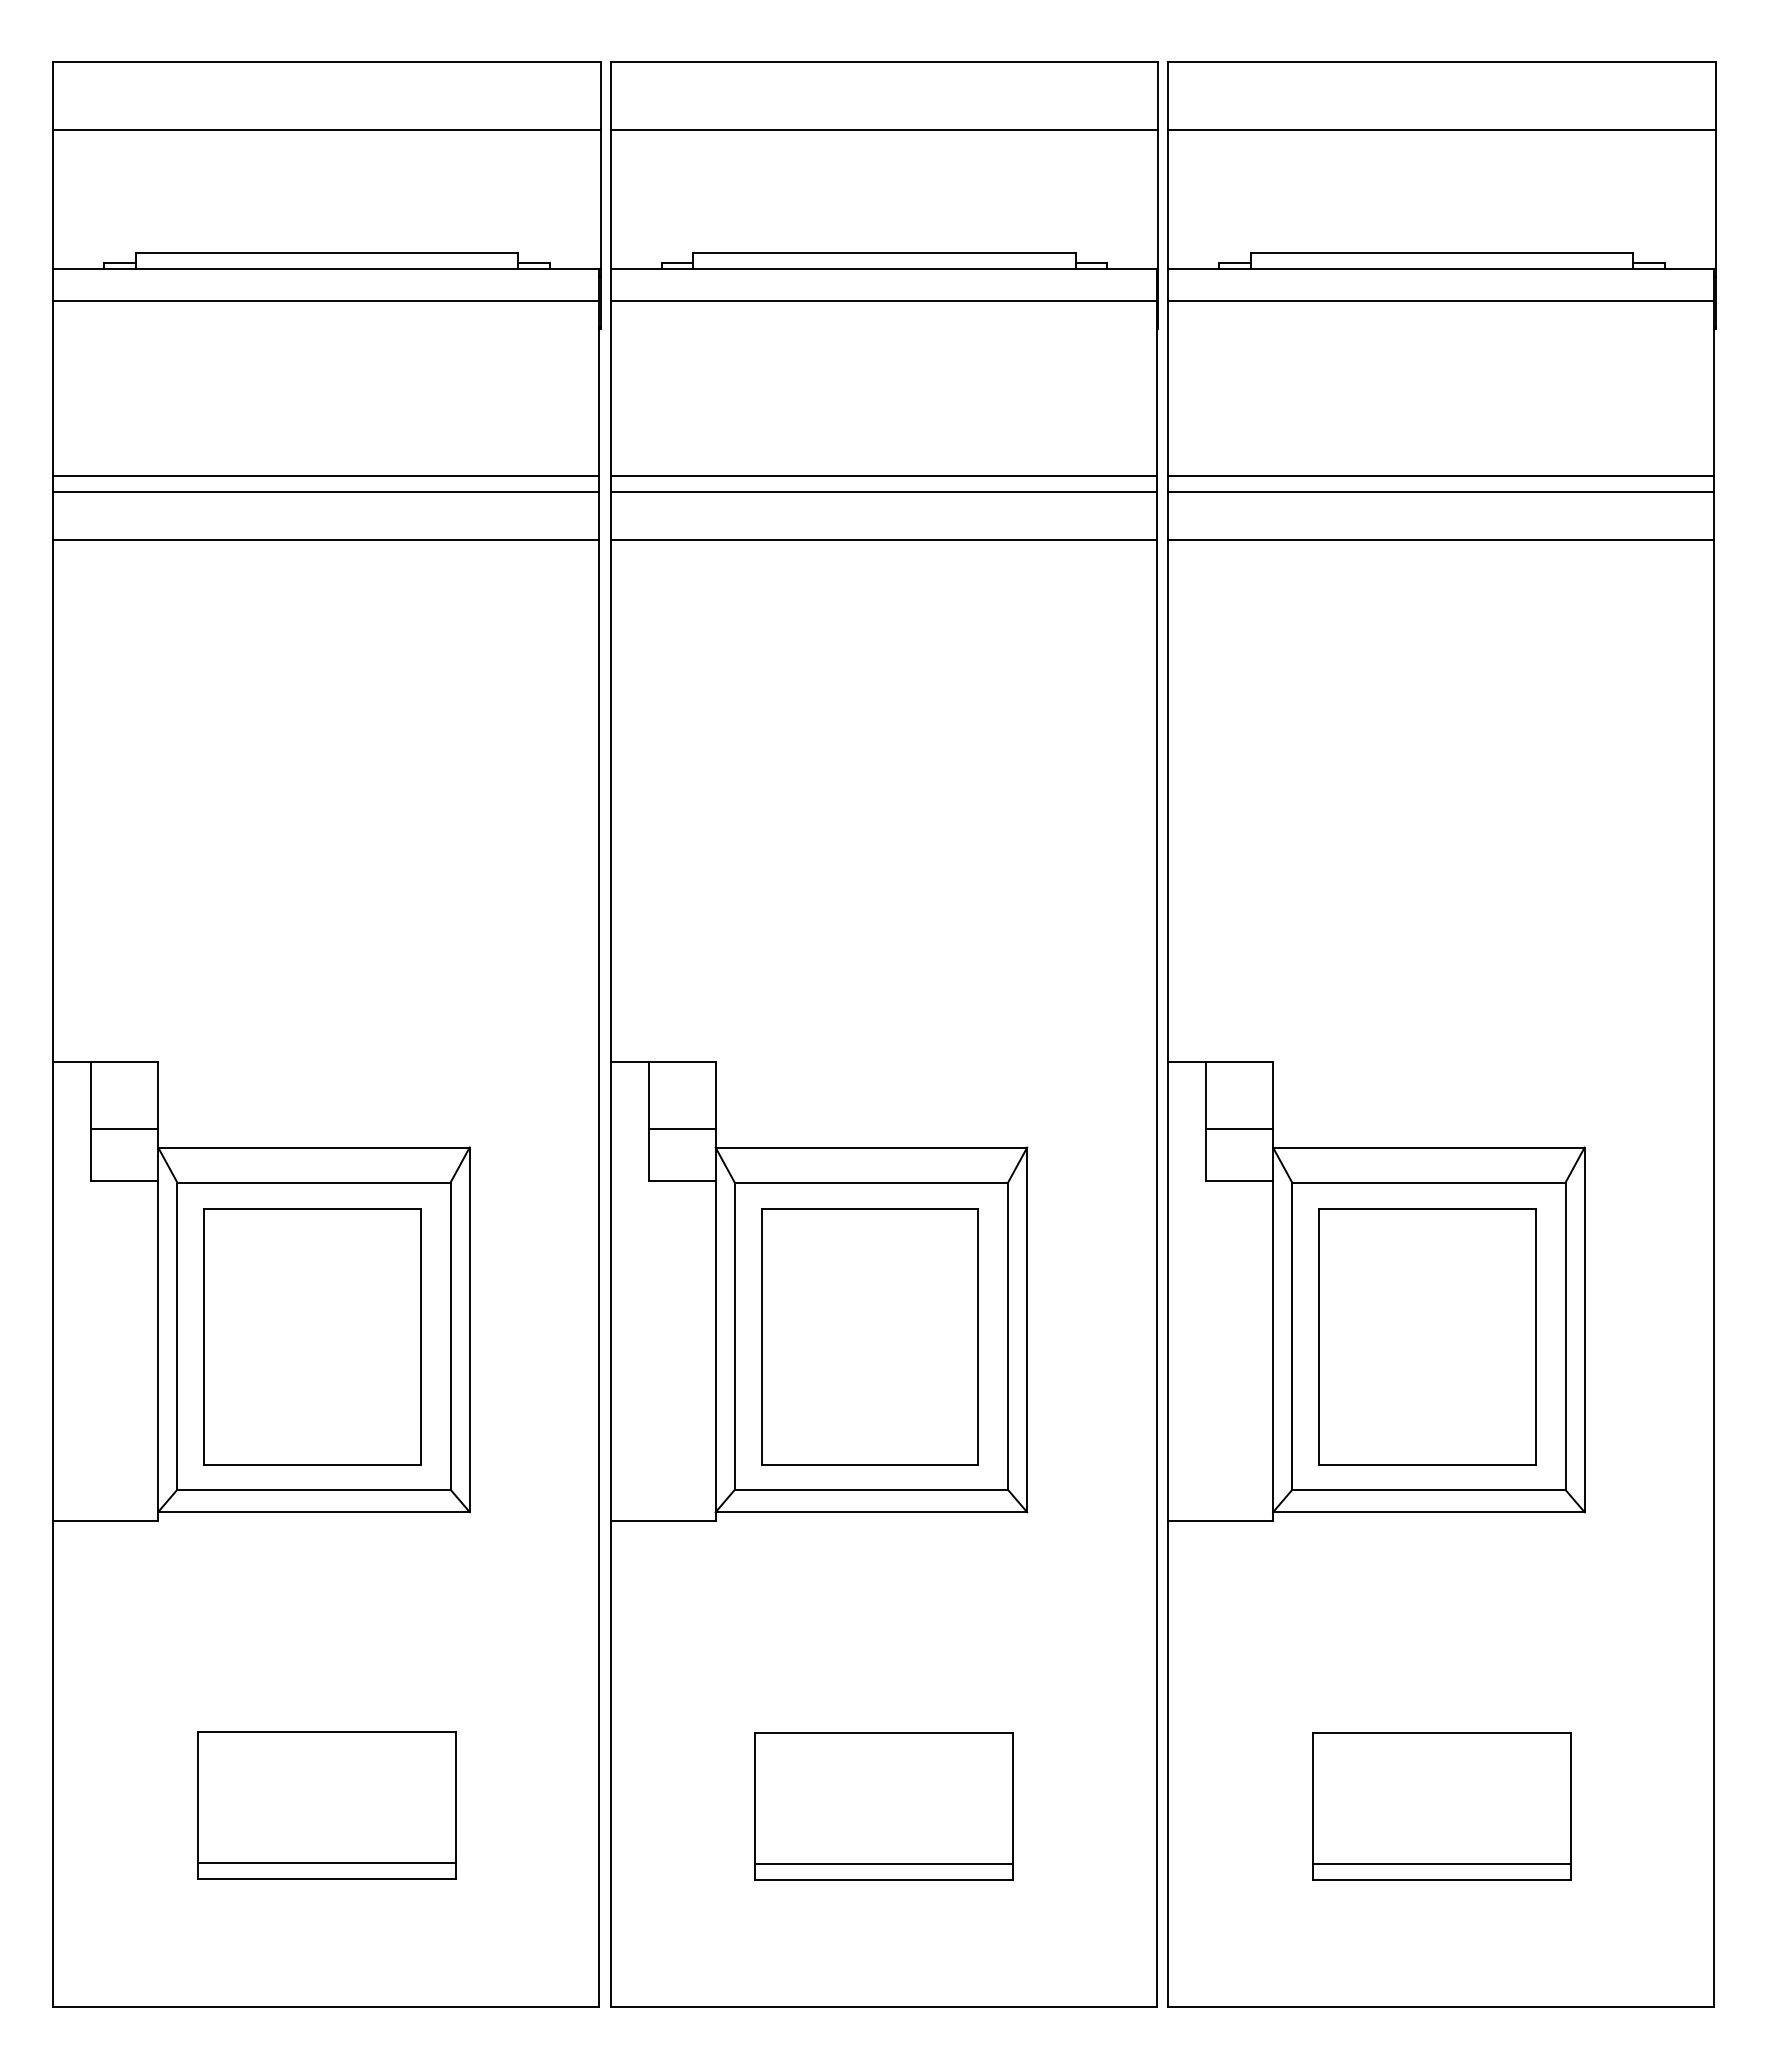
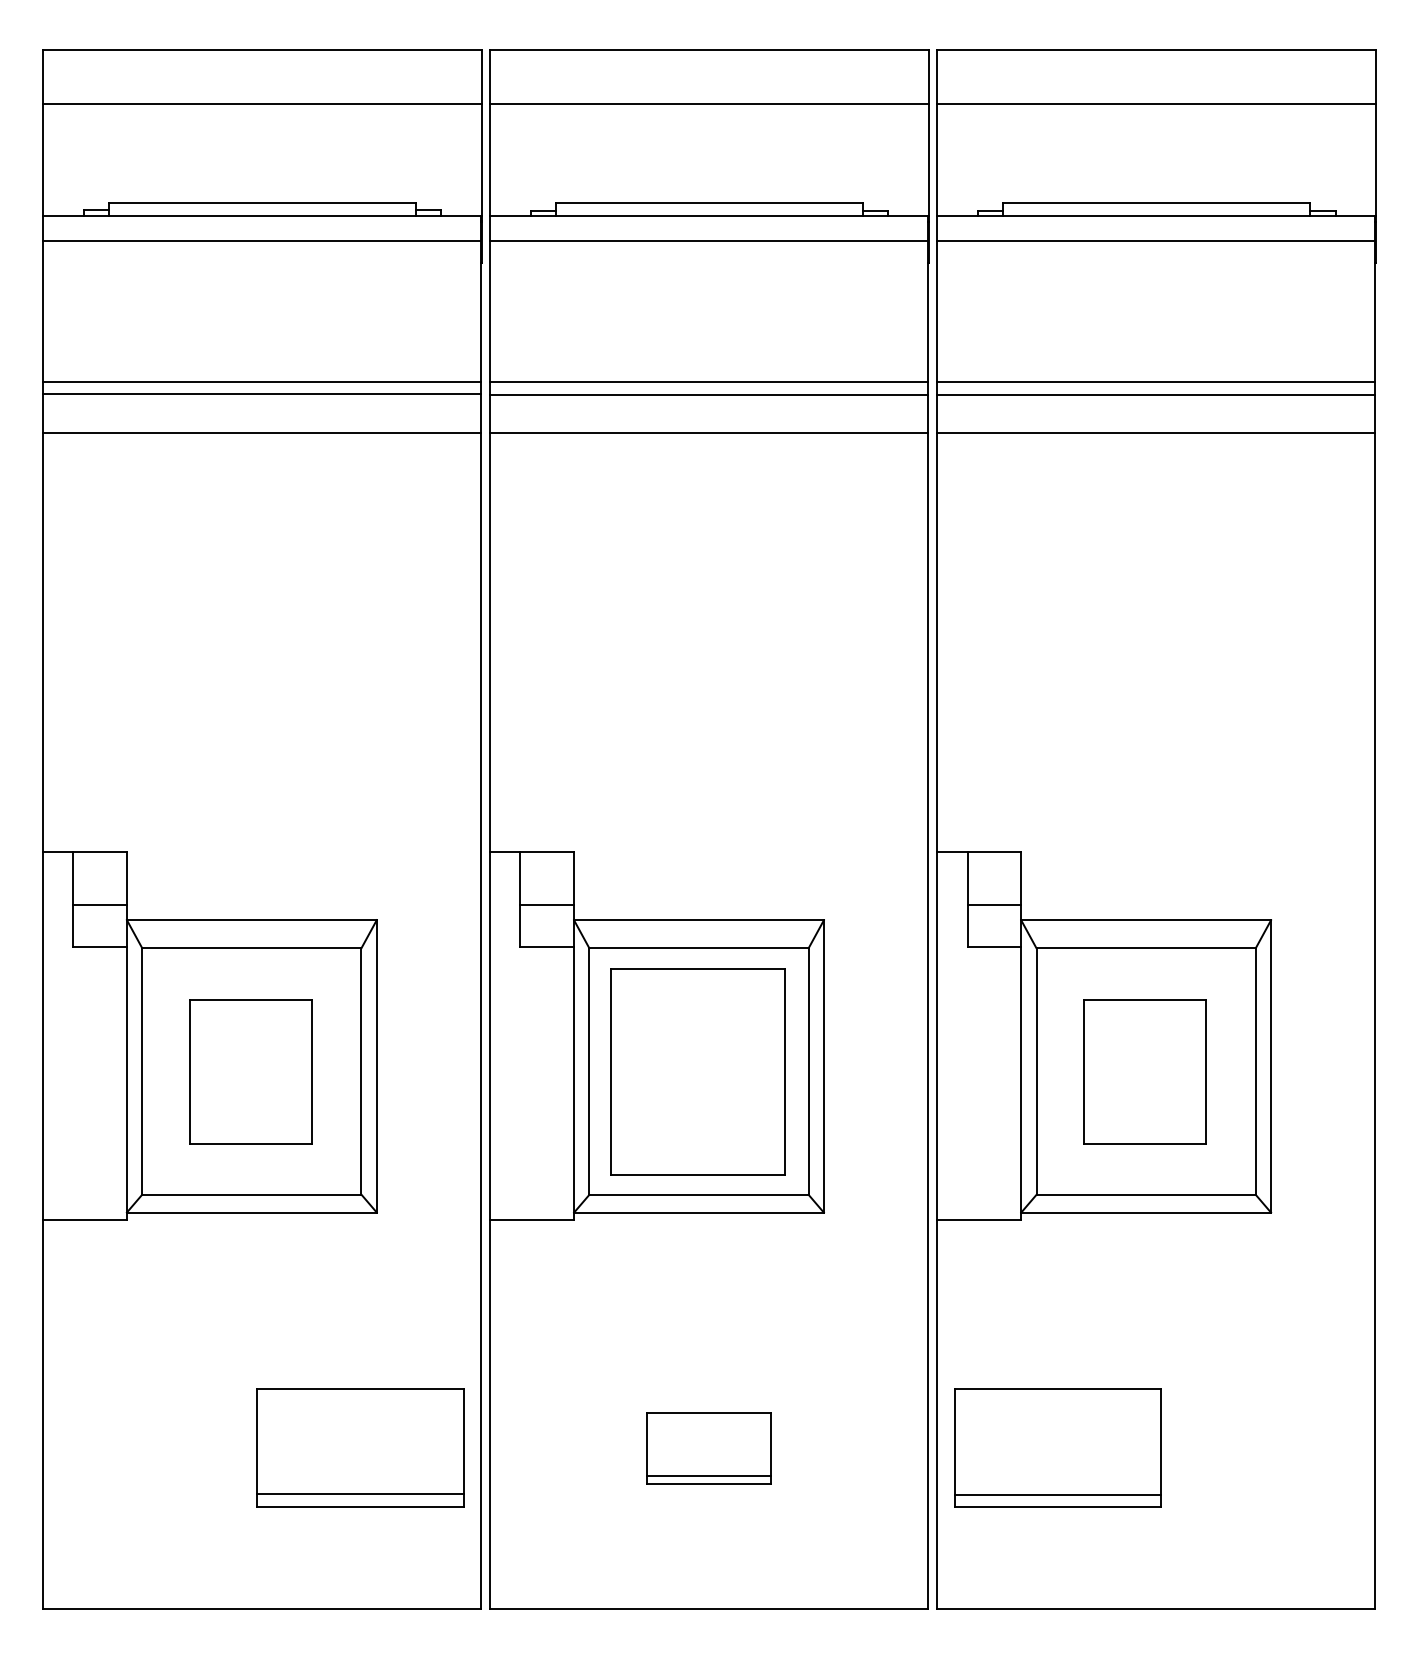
part: (312, 1336) -> (250, 1071), size x0.7
part: (1427, 1336) -> (1145, 1071), size x0.7
part: (326, 1805) -> (359, 1447), moved
part: (883, 1806) -> (708, 1448), size x0.6
part: (1441, 1806) -> (1057, 1448), moved

